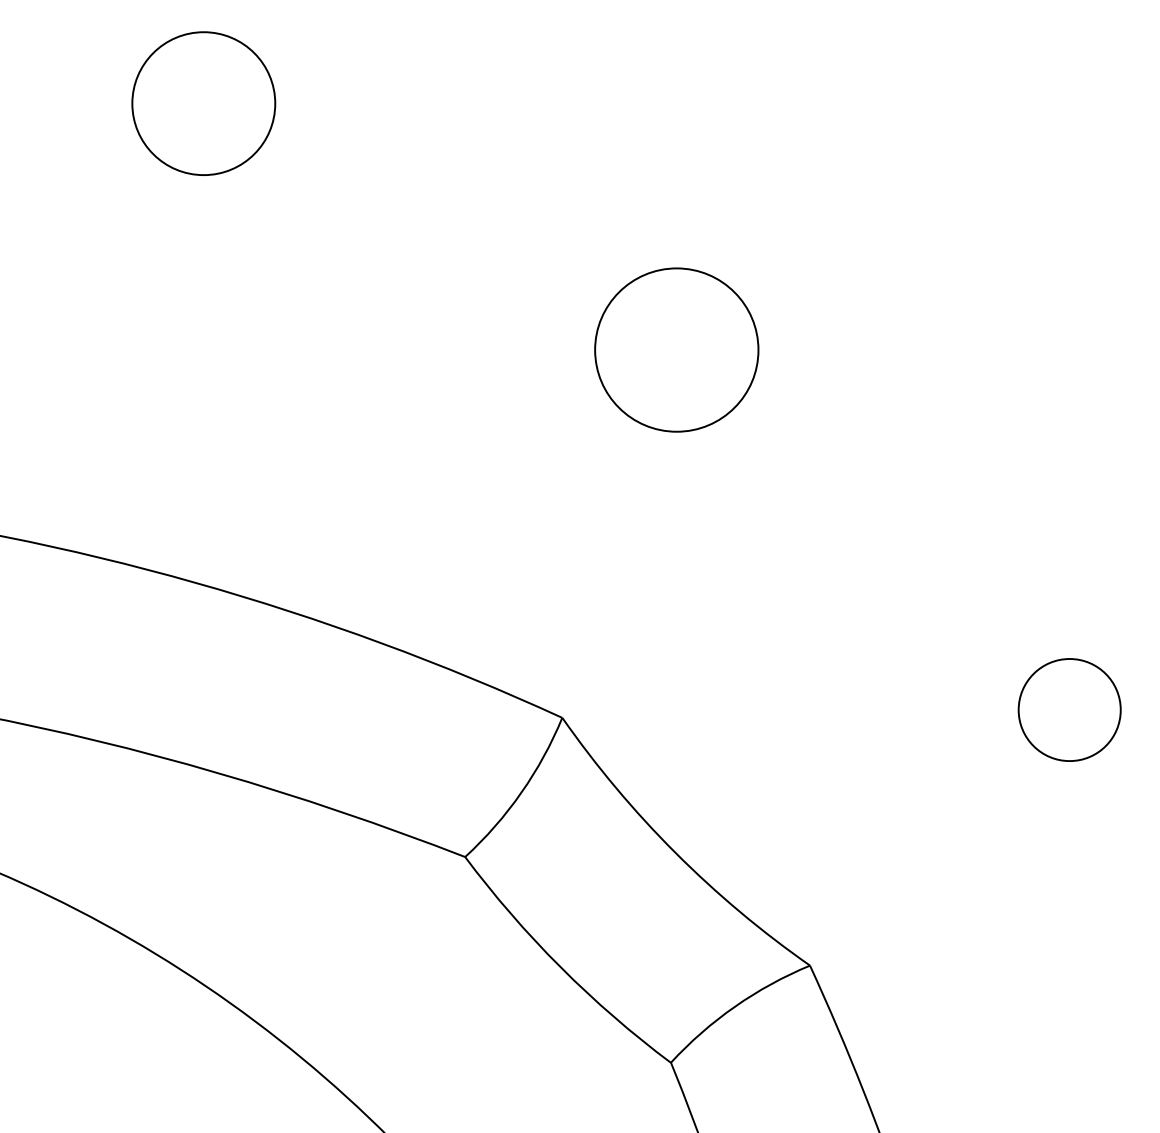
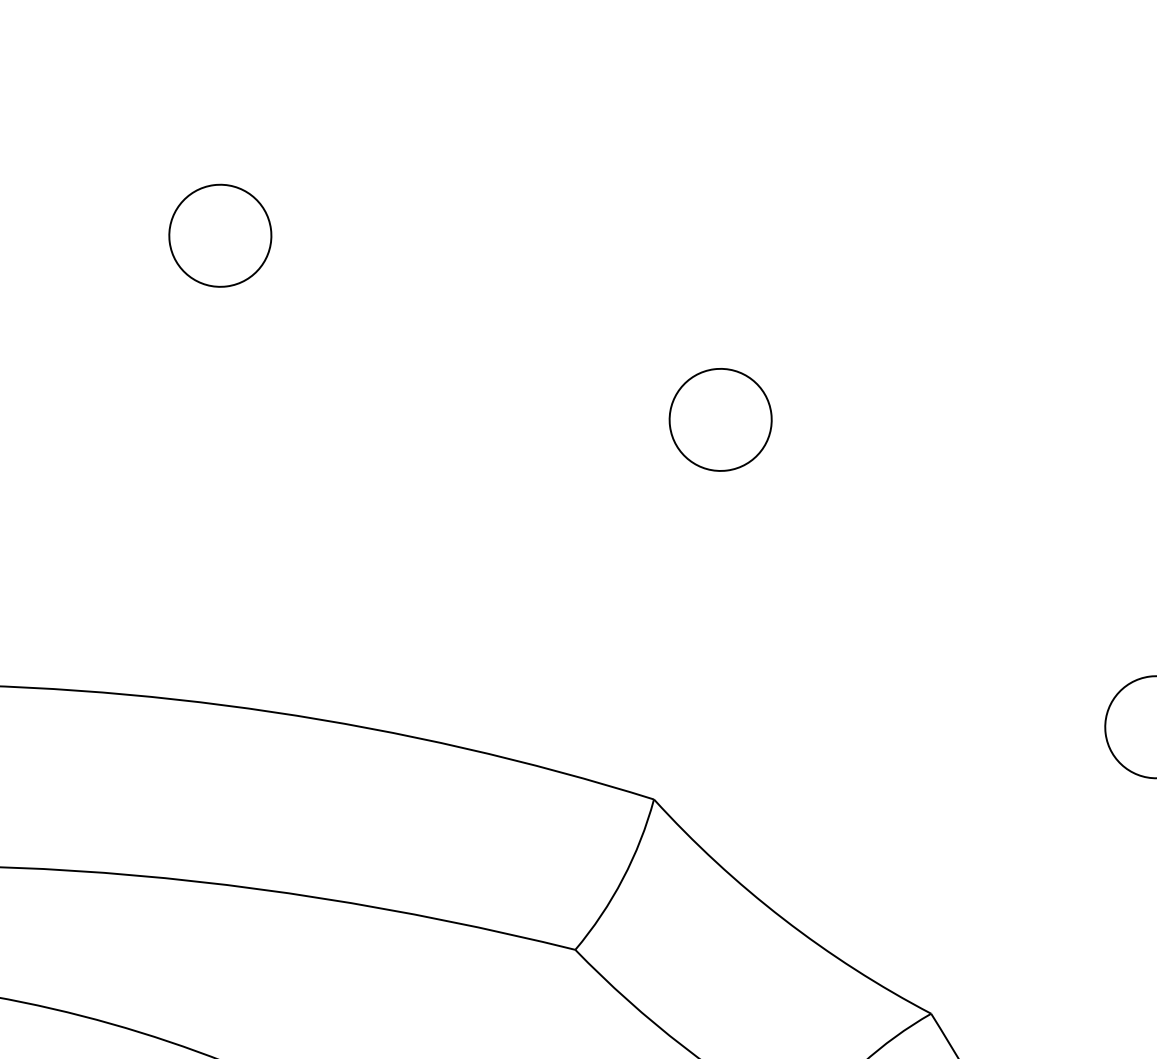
circle: (203, 103) -> (220, 235), size x0.71
circle: (676, 349) -> (720, 419), size x0.62

